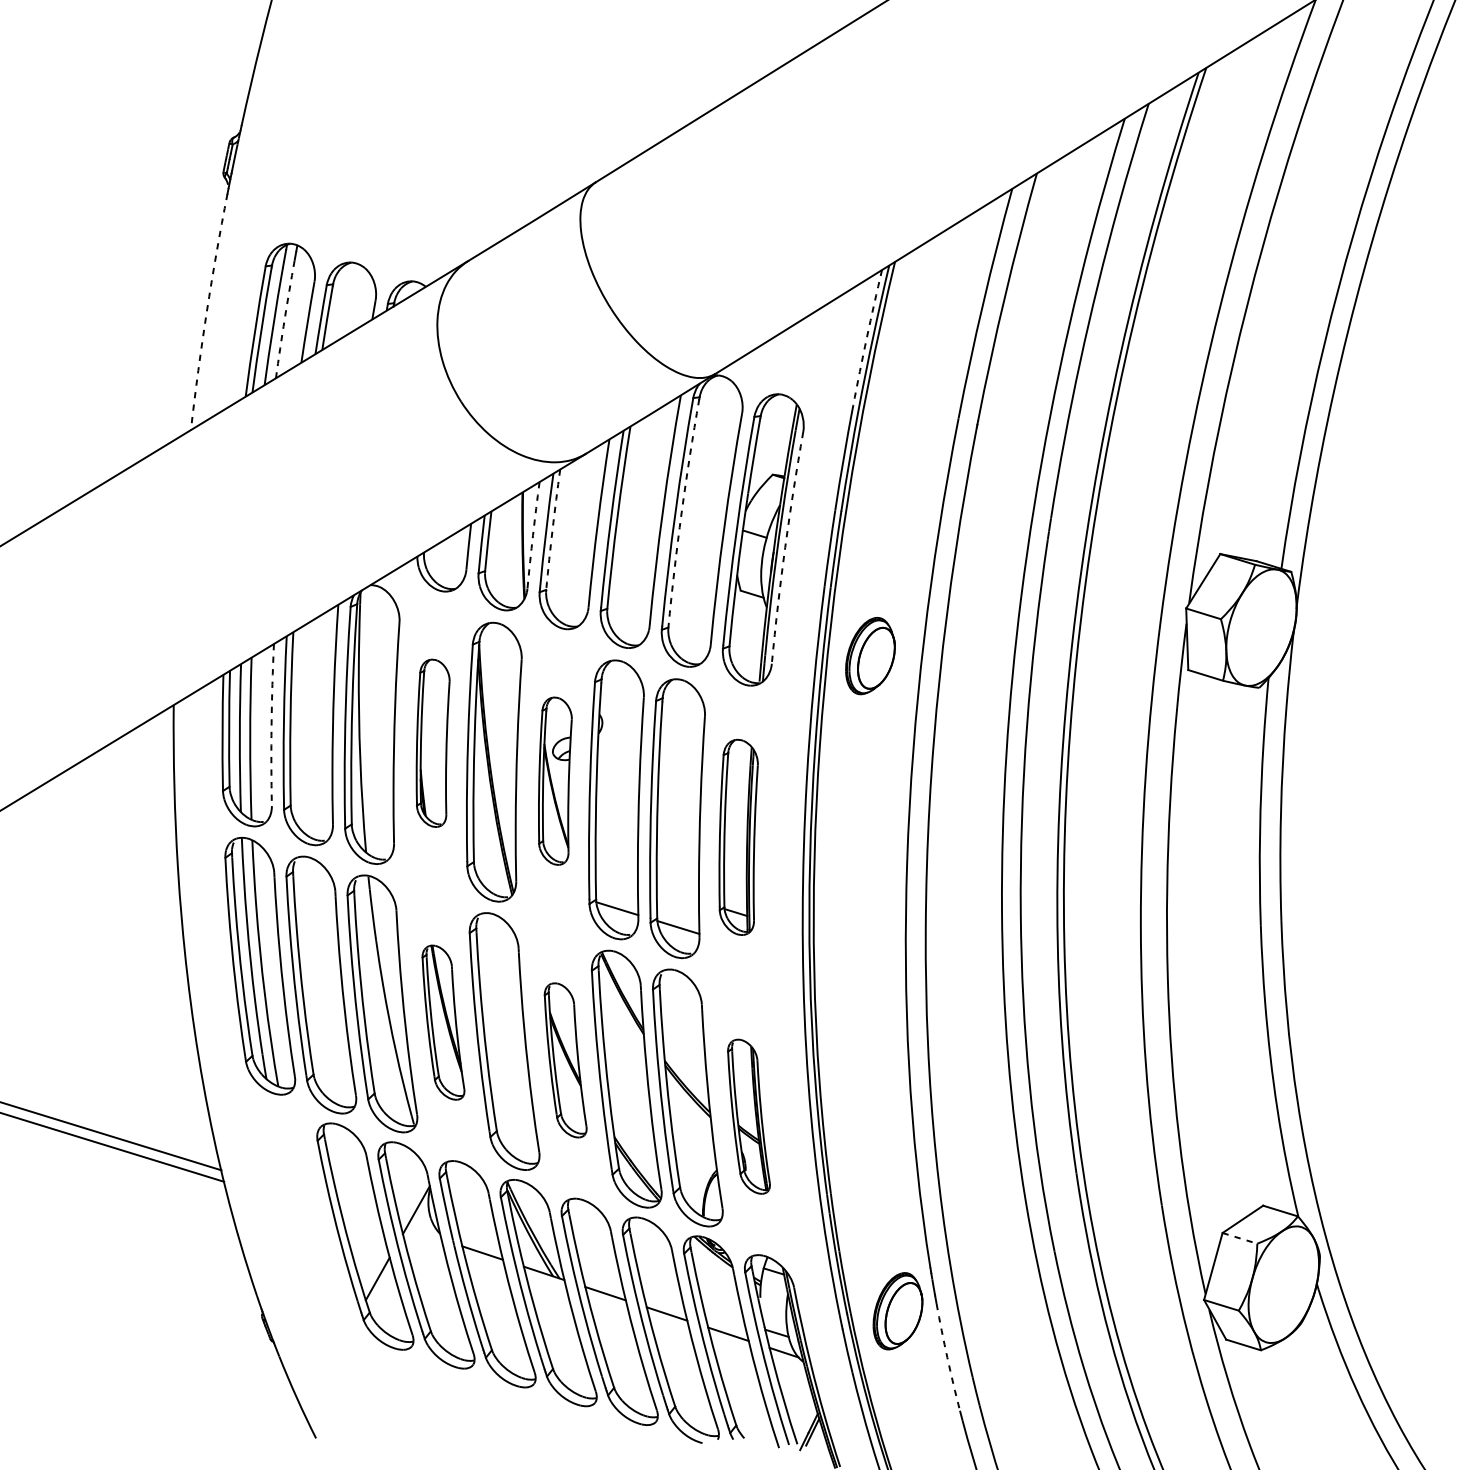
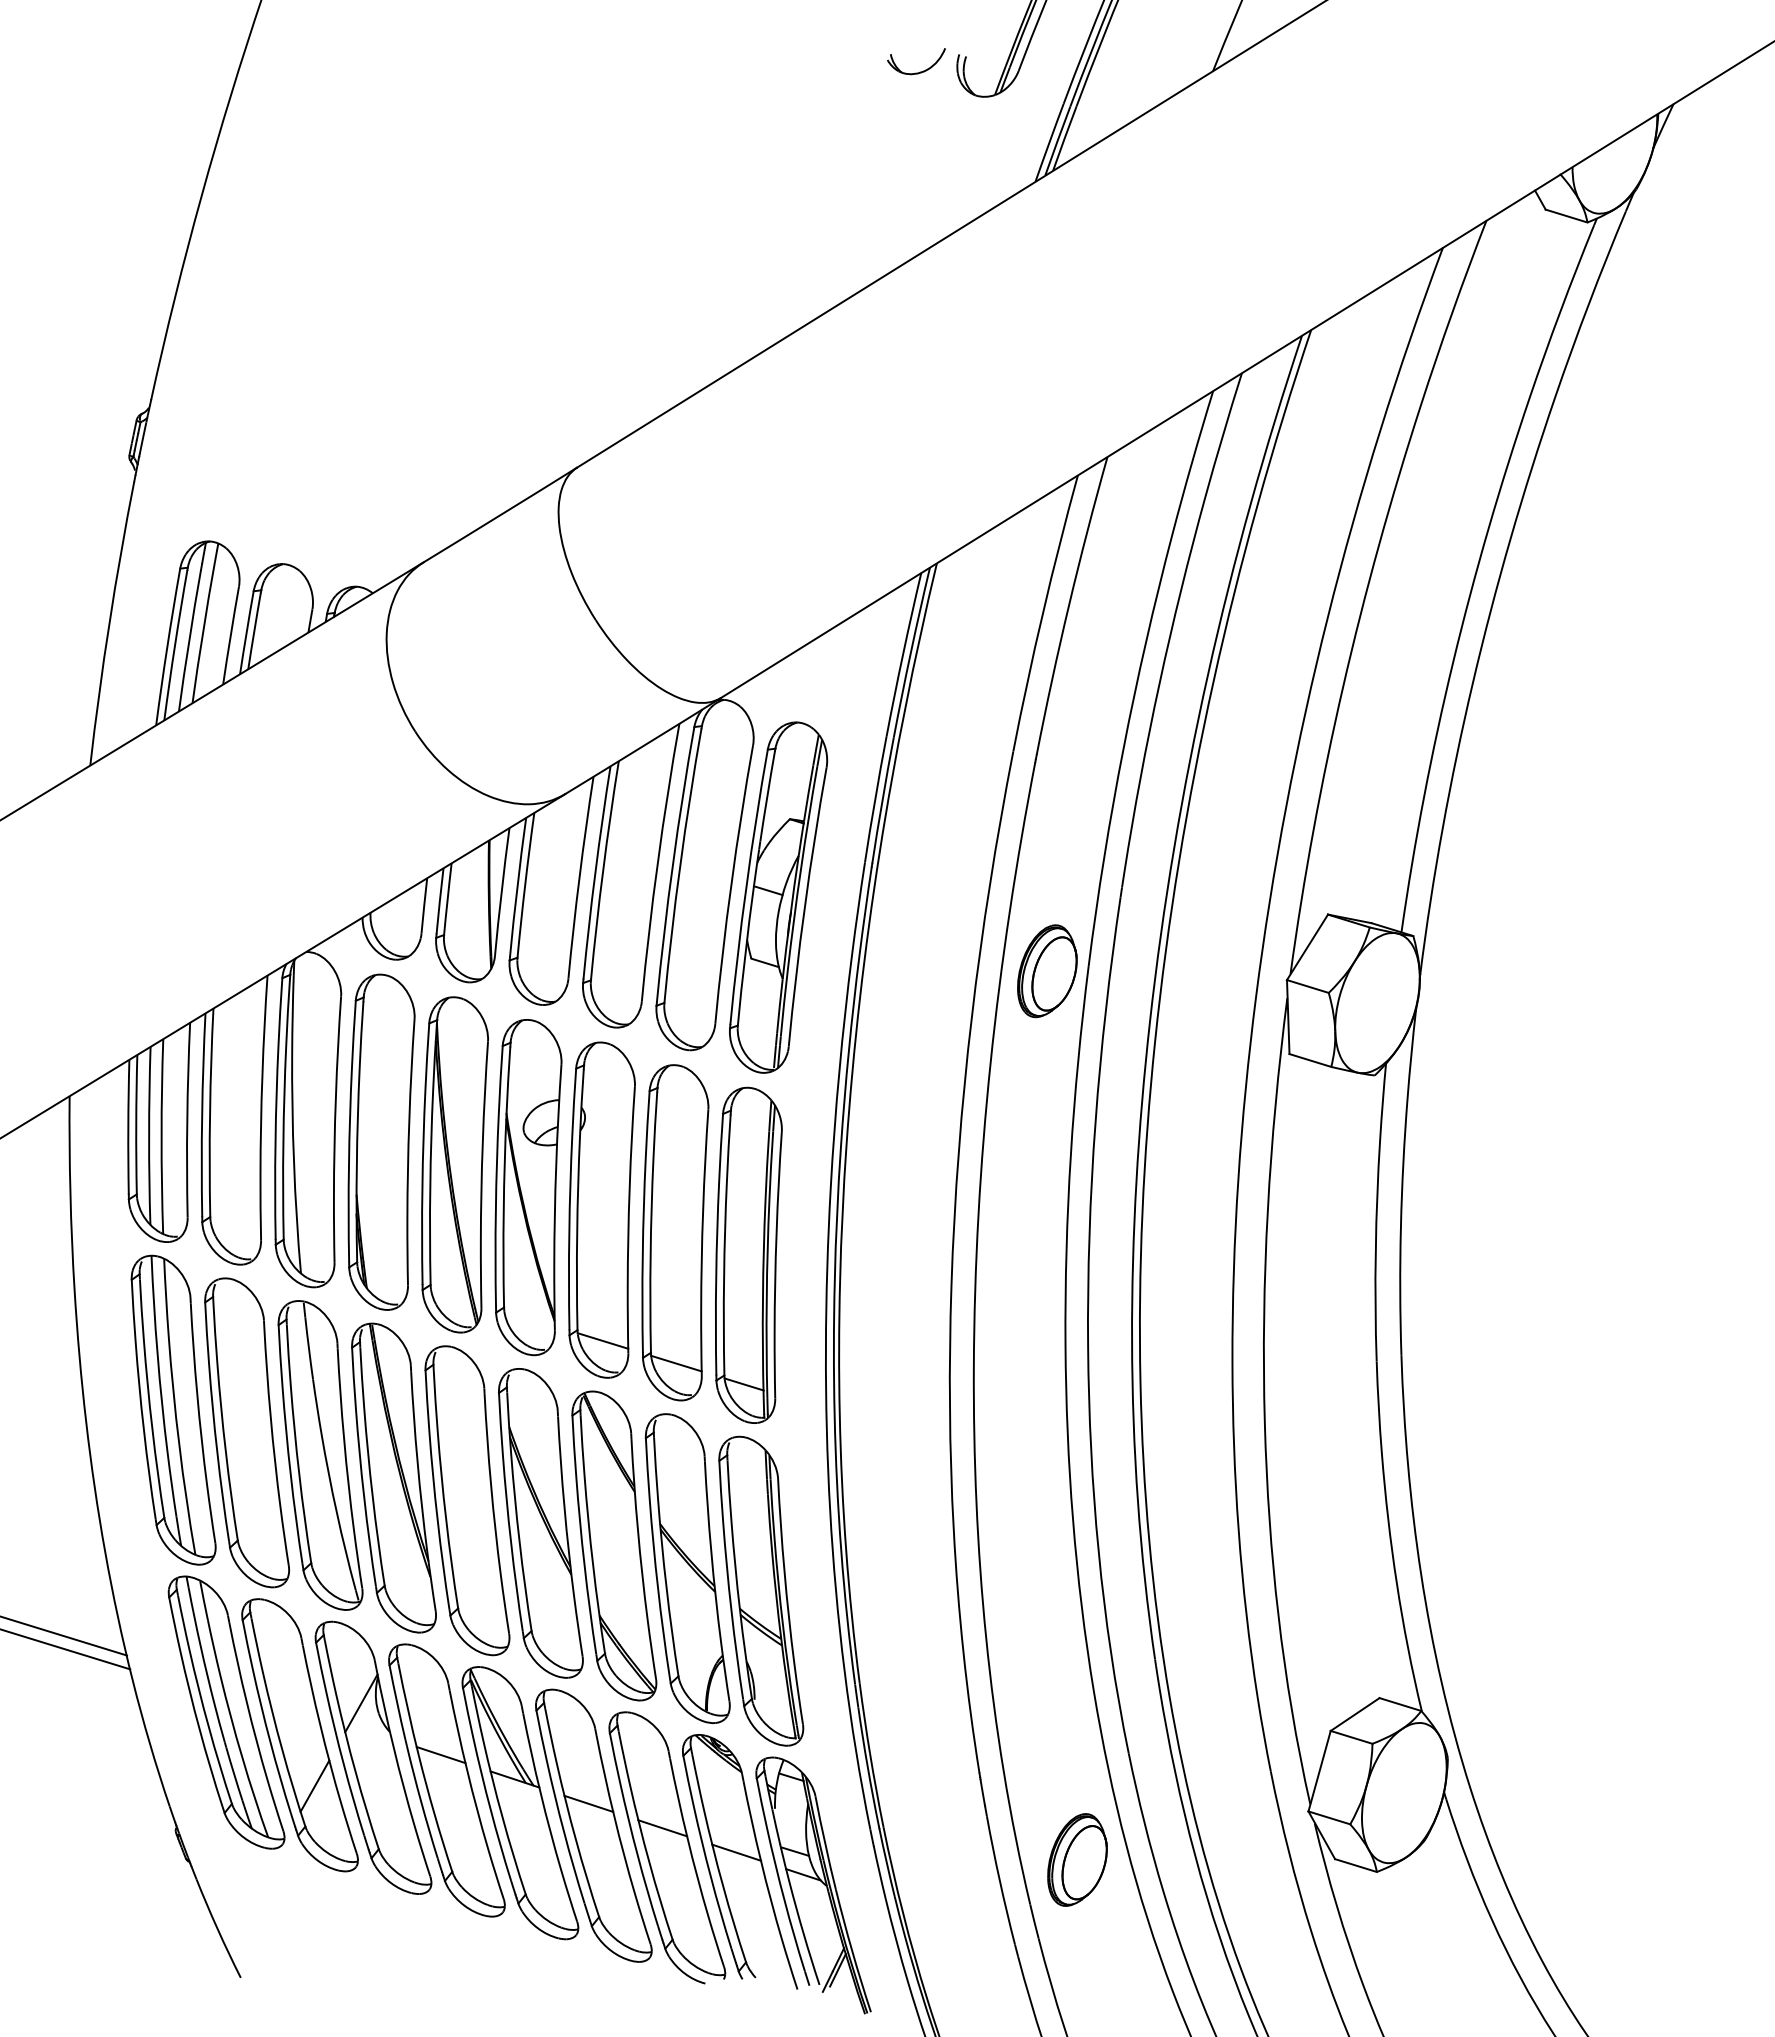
arc: (206, 311) -> (109, 623), dashed -> solid
arc: (285, 319) -> (203, 632), dashed -> solid
arc: (867, 337) -> (903, 654), dashed -> solid
arc: (681, 513) -> (680, 865), dashed -> solid
arc: (552, 529) -> (525, 885), dashed -> solid
arc: (532, 534) -> (501, 891), dashed -> solid
arc: (784, 547) -> (804, 906), dashed -> solid
part: (870, 656) -> (1047, 971), moved
arc: (271, 725) -> (187, 1120), dashed -> solid
part: (433, 742) -> (381, 1141), size x1.67
part: (555, 781) -> (528, 1187), size x1.67
part: (738, 836) -> (748, 1254), size x1.43
part: (443, 1022) -> (393, 1477), size x1.67
part: (565, 1060) -> (540, 1523), size x1.67
part: (749, 1116) -> (761, 1590), size x1.67
part: (304, 1217) -> (226, 1712), added
line: (1239, 1238) -> (1351, 1737), dashed -> solid
part: (898, 1310) -> (1077, 1859), moved
arc: (947, 1357) -> (999, 1880), dashed -> solid

